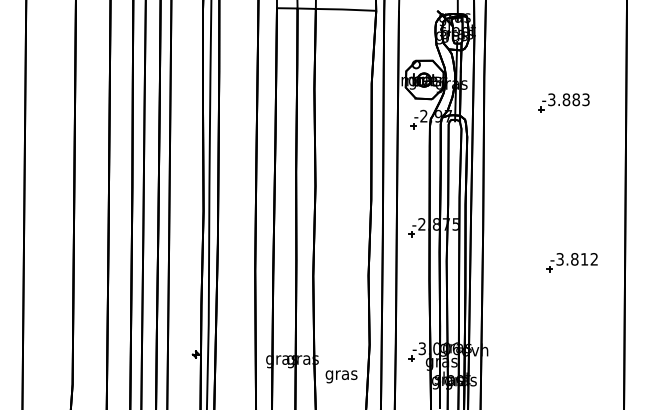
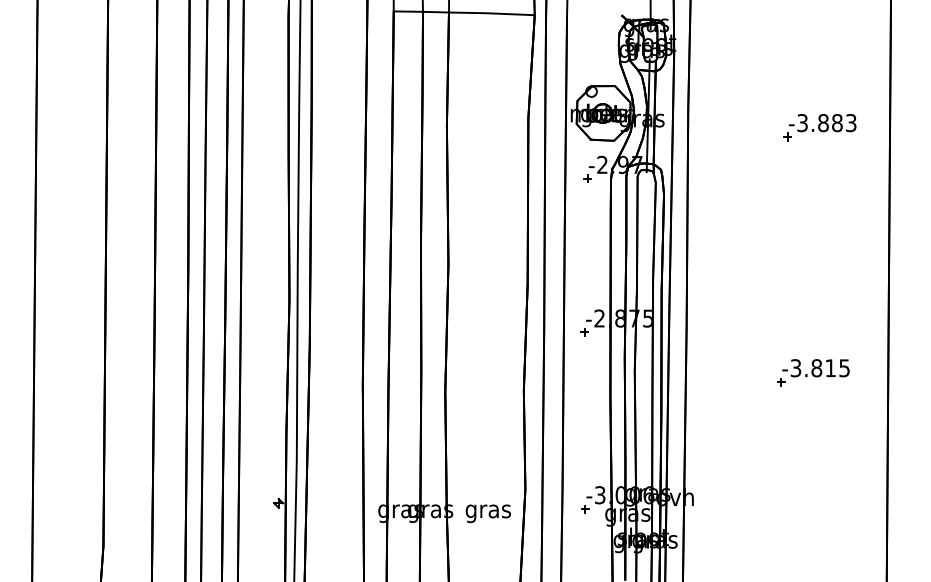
part: (563, 102) -> (819, 126), moved
text: (593, 259) -> (843, 368), -3.812 -> -3.815
text: (341, 376) -> (488, 513), moved

